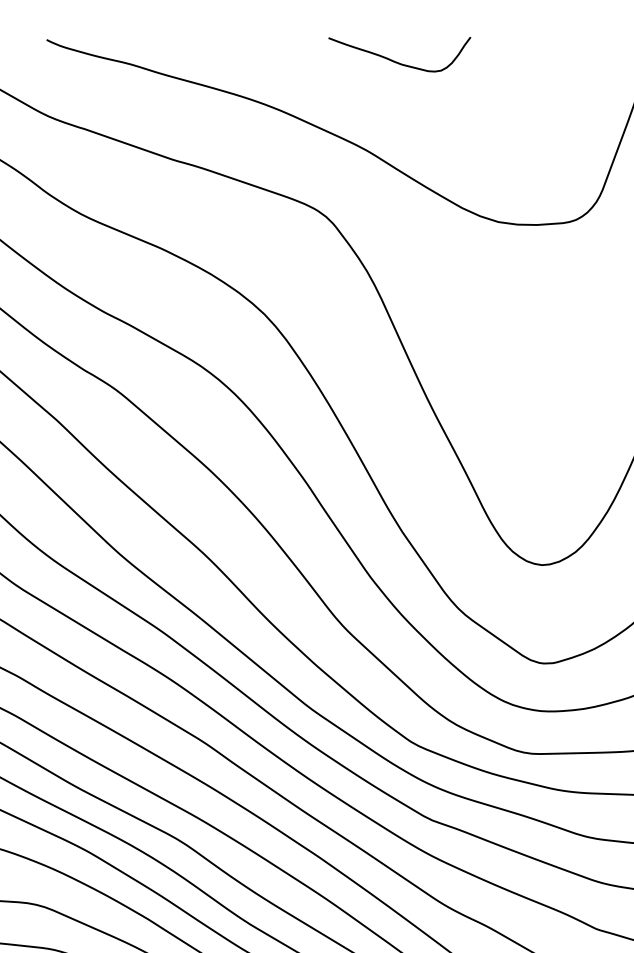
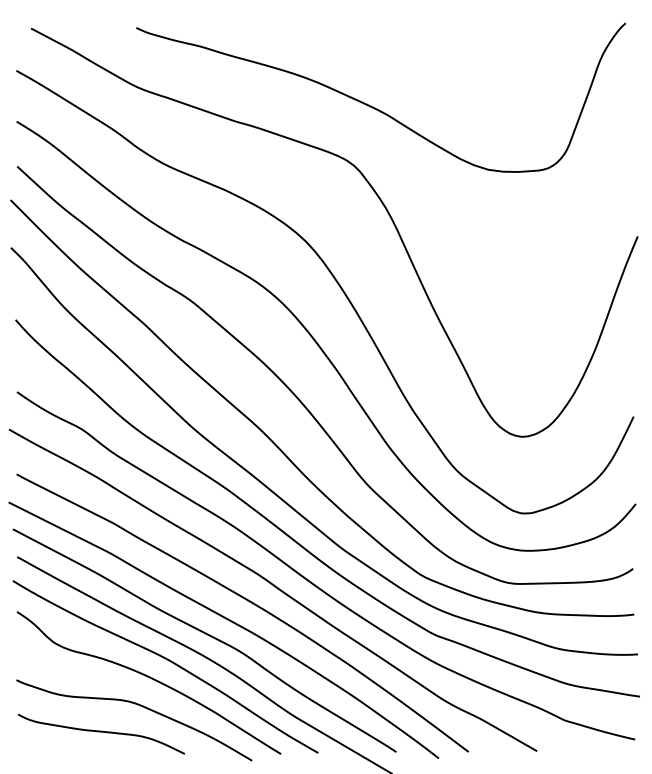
curve: (397, 61) -> (409, 44), removed

